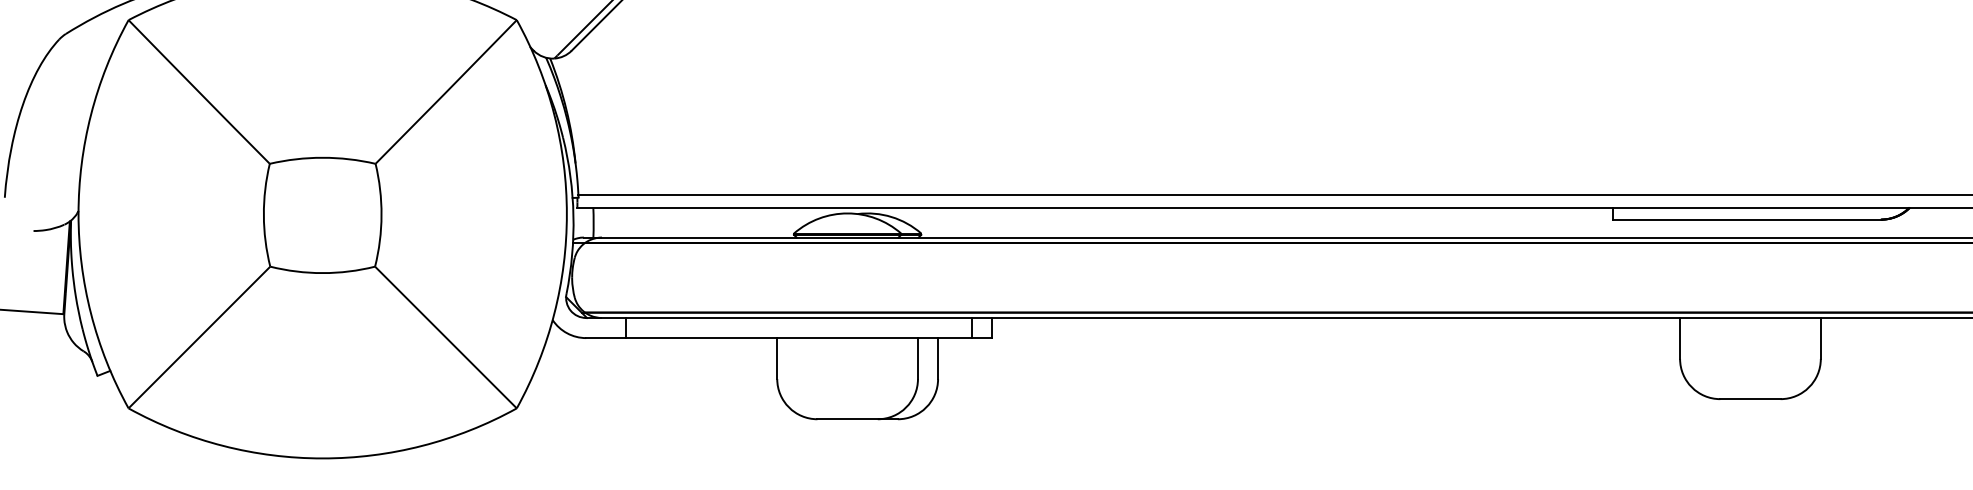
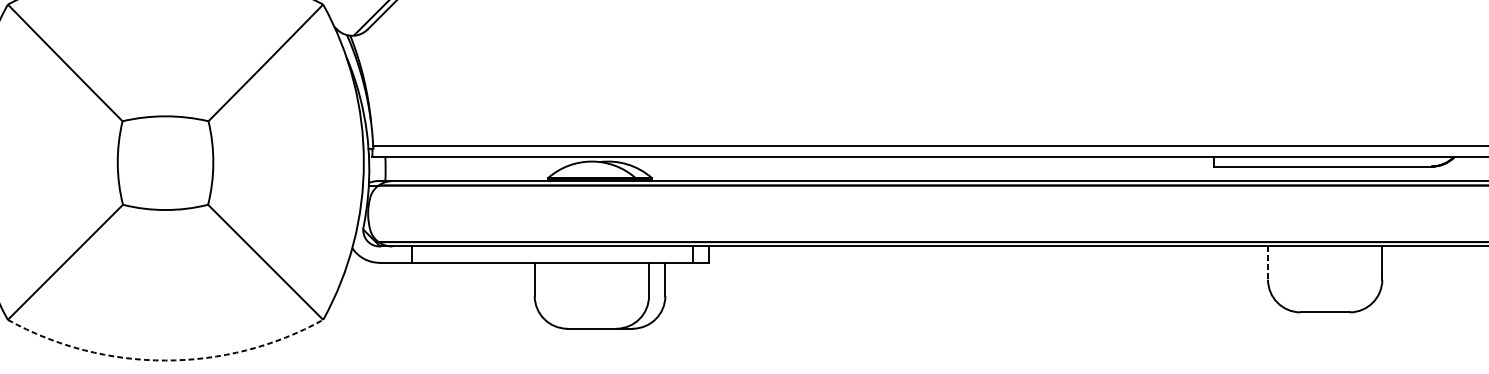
line: (1680, 338) -> (1268, 263), solid -> dashed
arc: (322, 458) -> (165, 360), solid -> dashed

